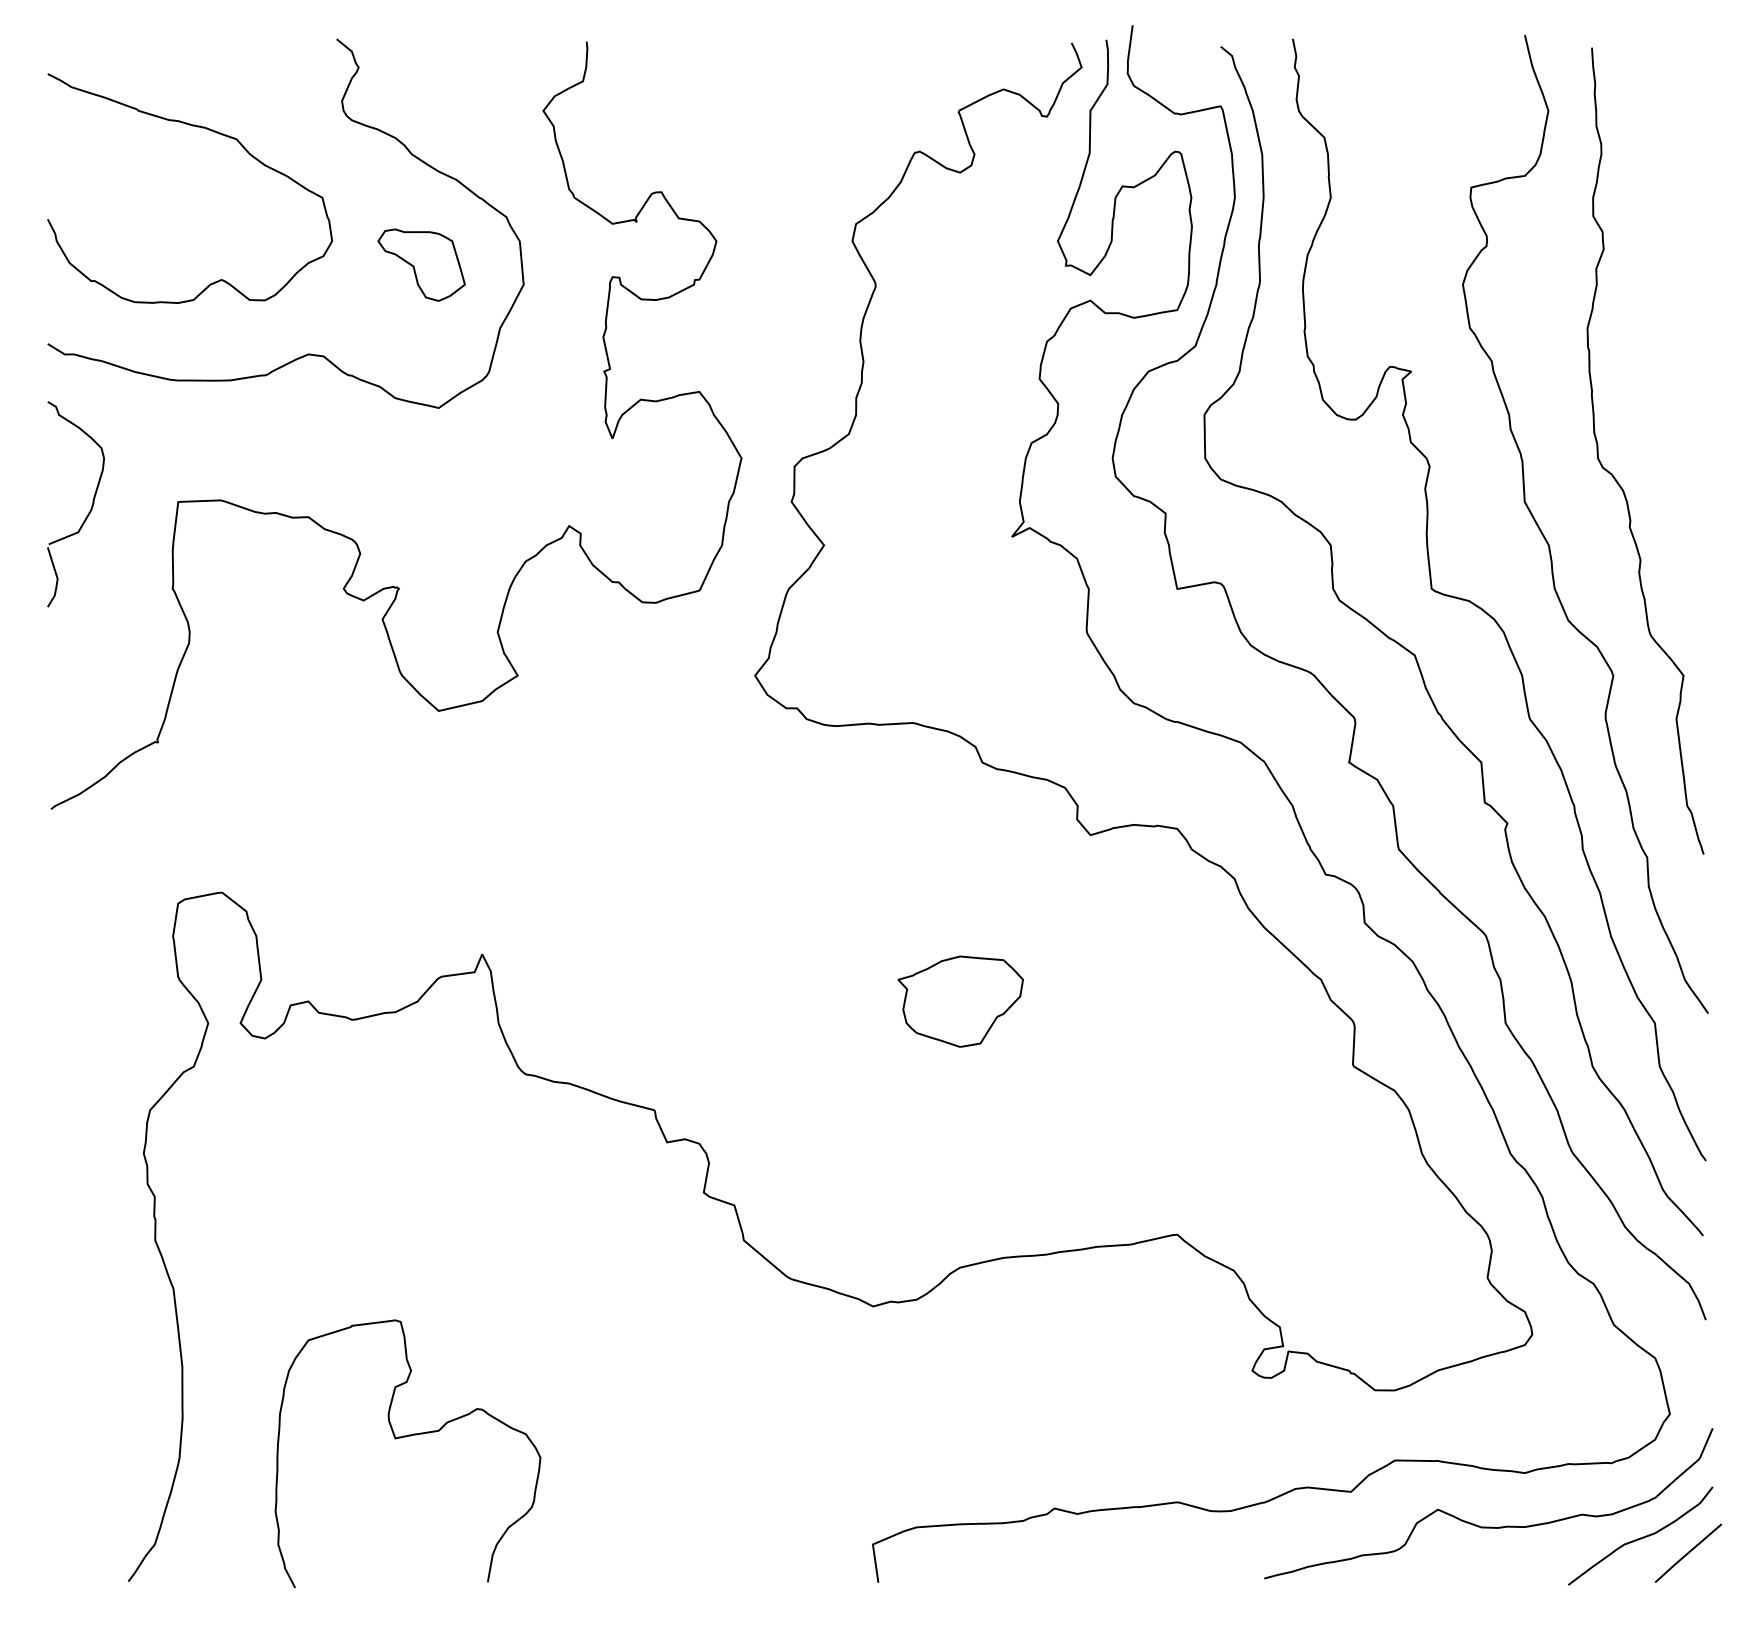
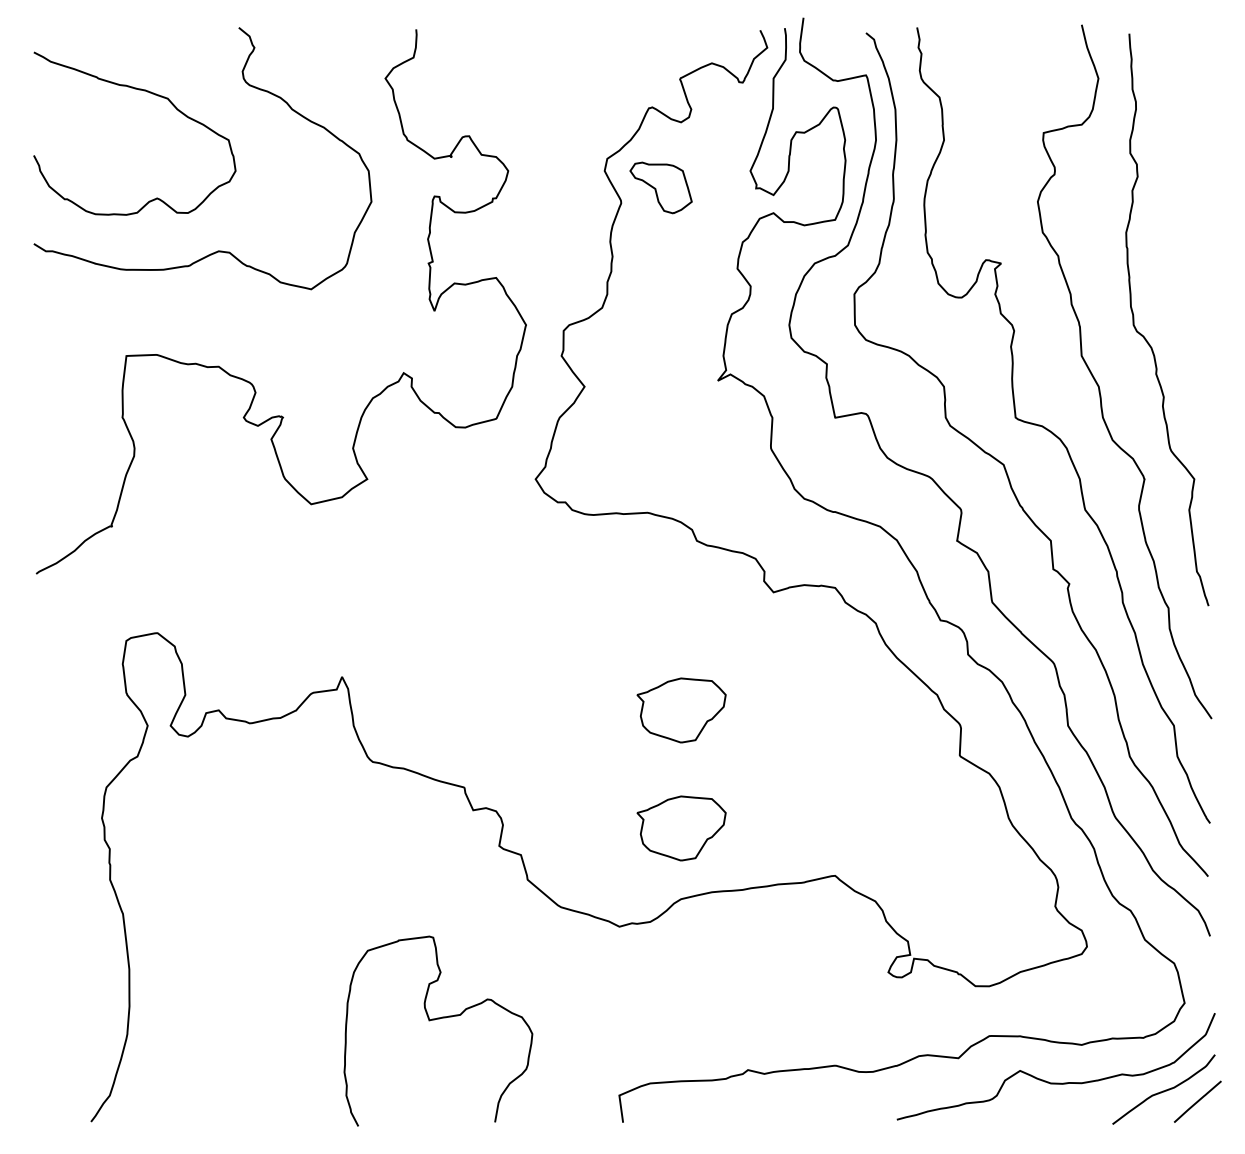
part: (420, 264) -> (660, 187), moved
part: (89, 509) -> (63, 361), removed
part: (960, 1168) -> (681, 828), added
curve: (402, 1438) -> (434, 1020), moved

